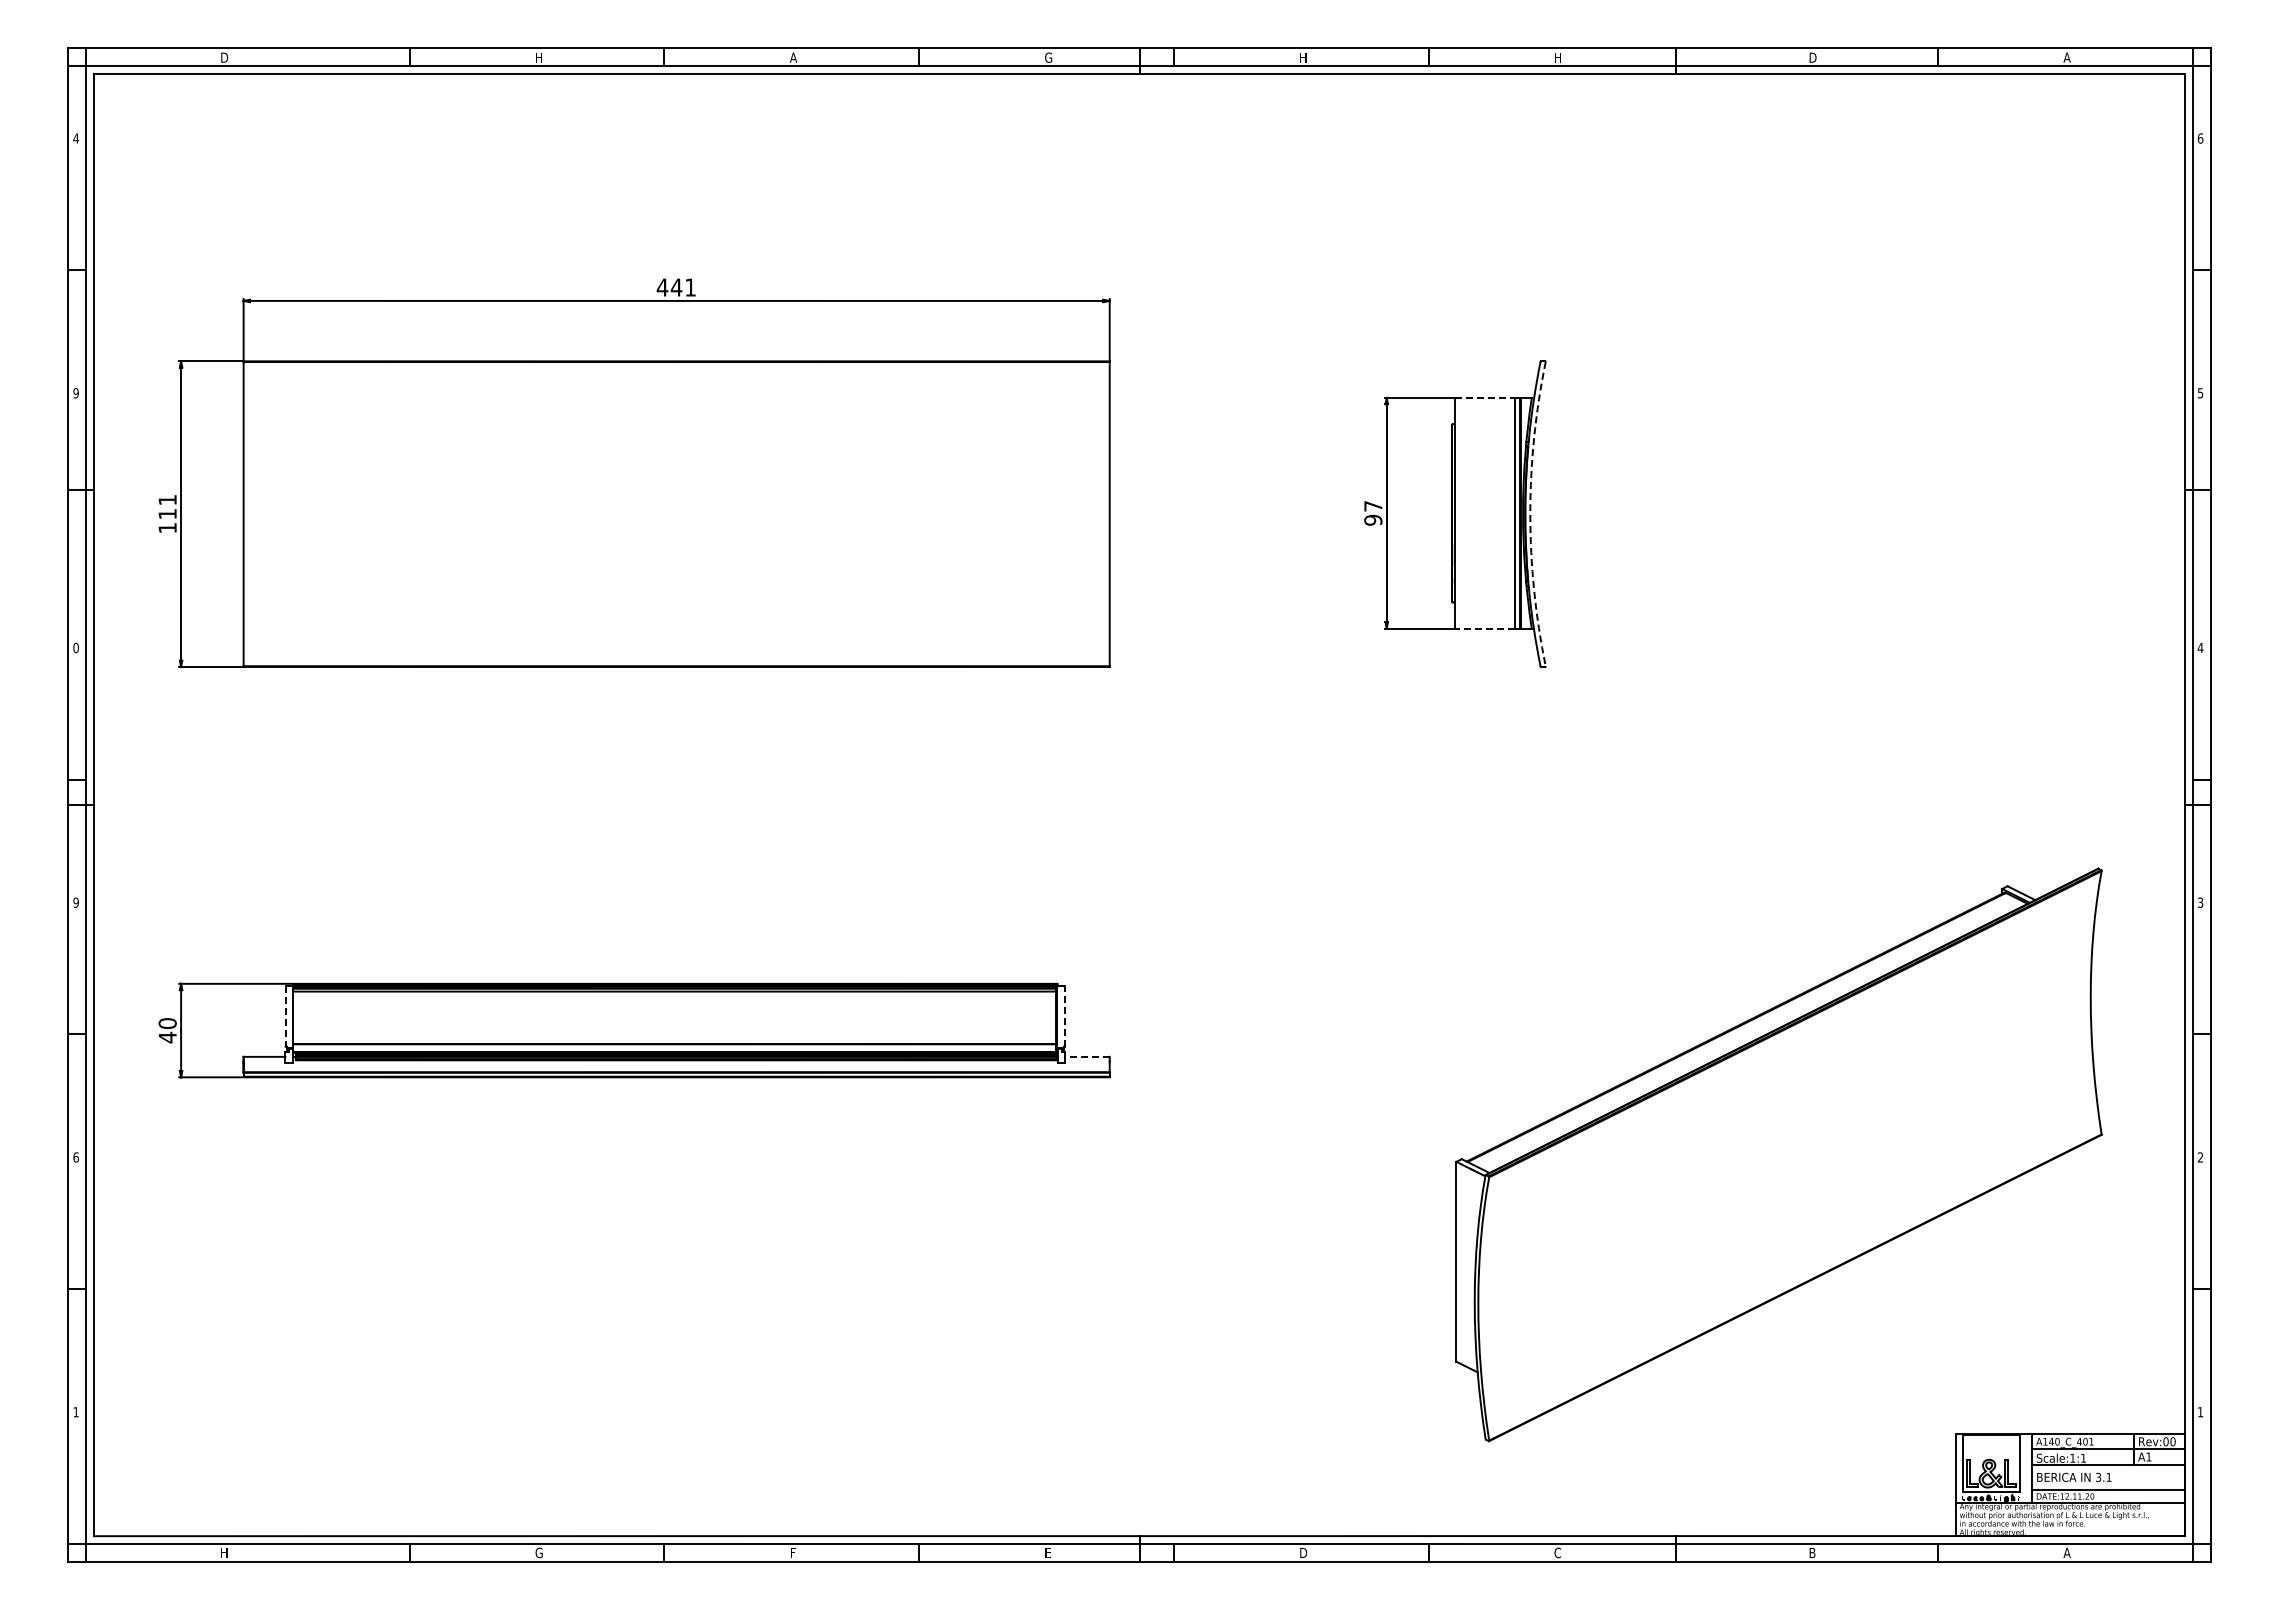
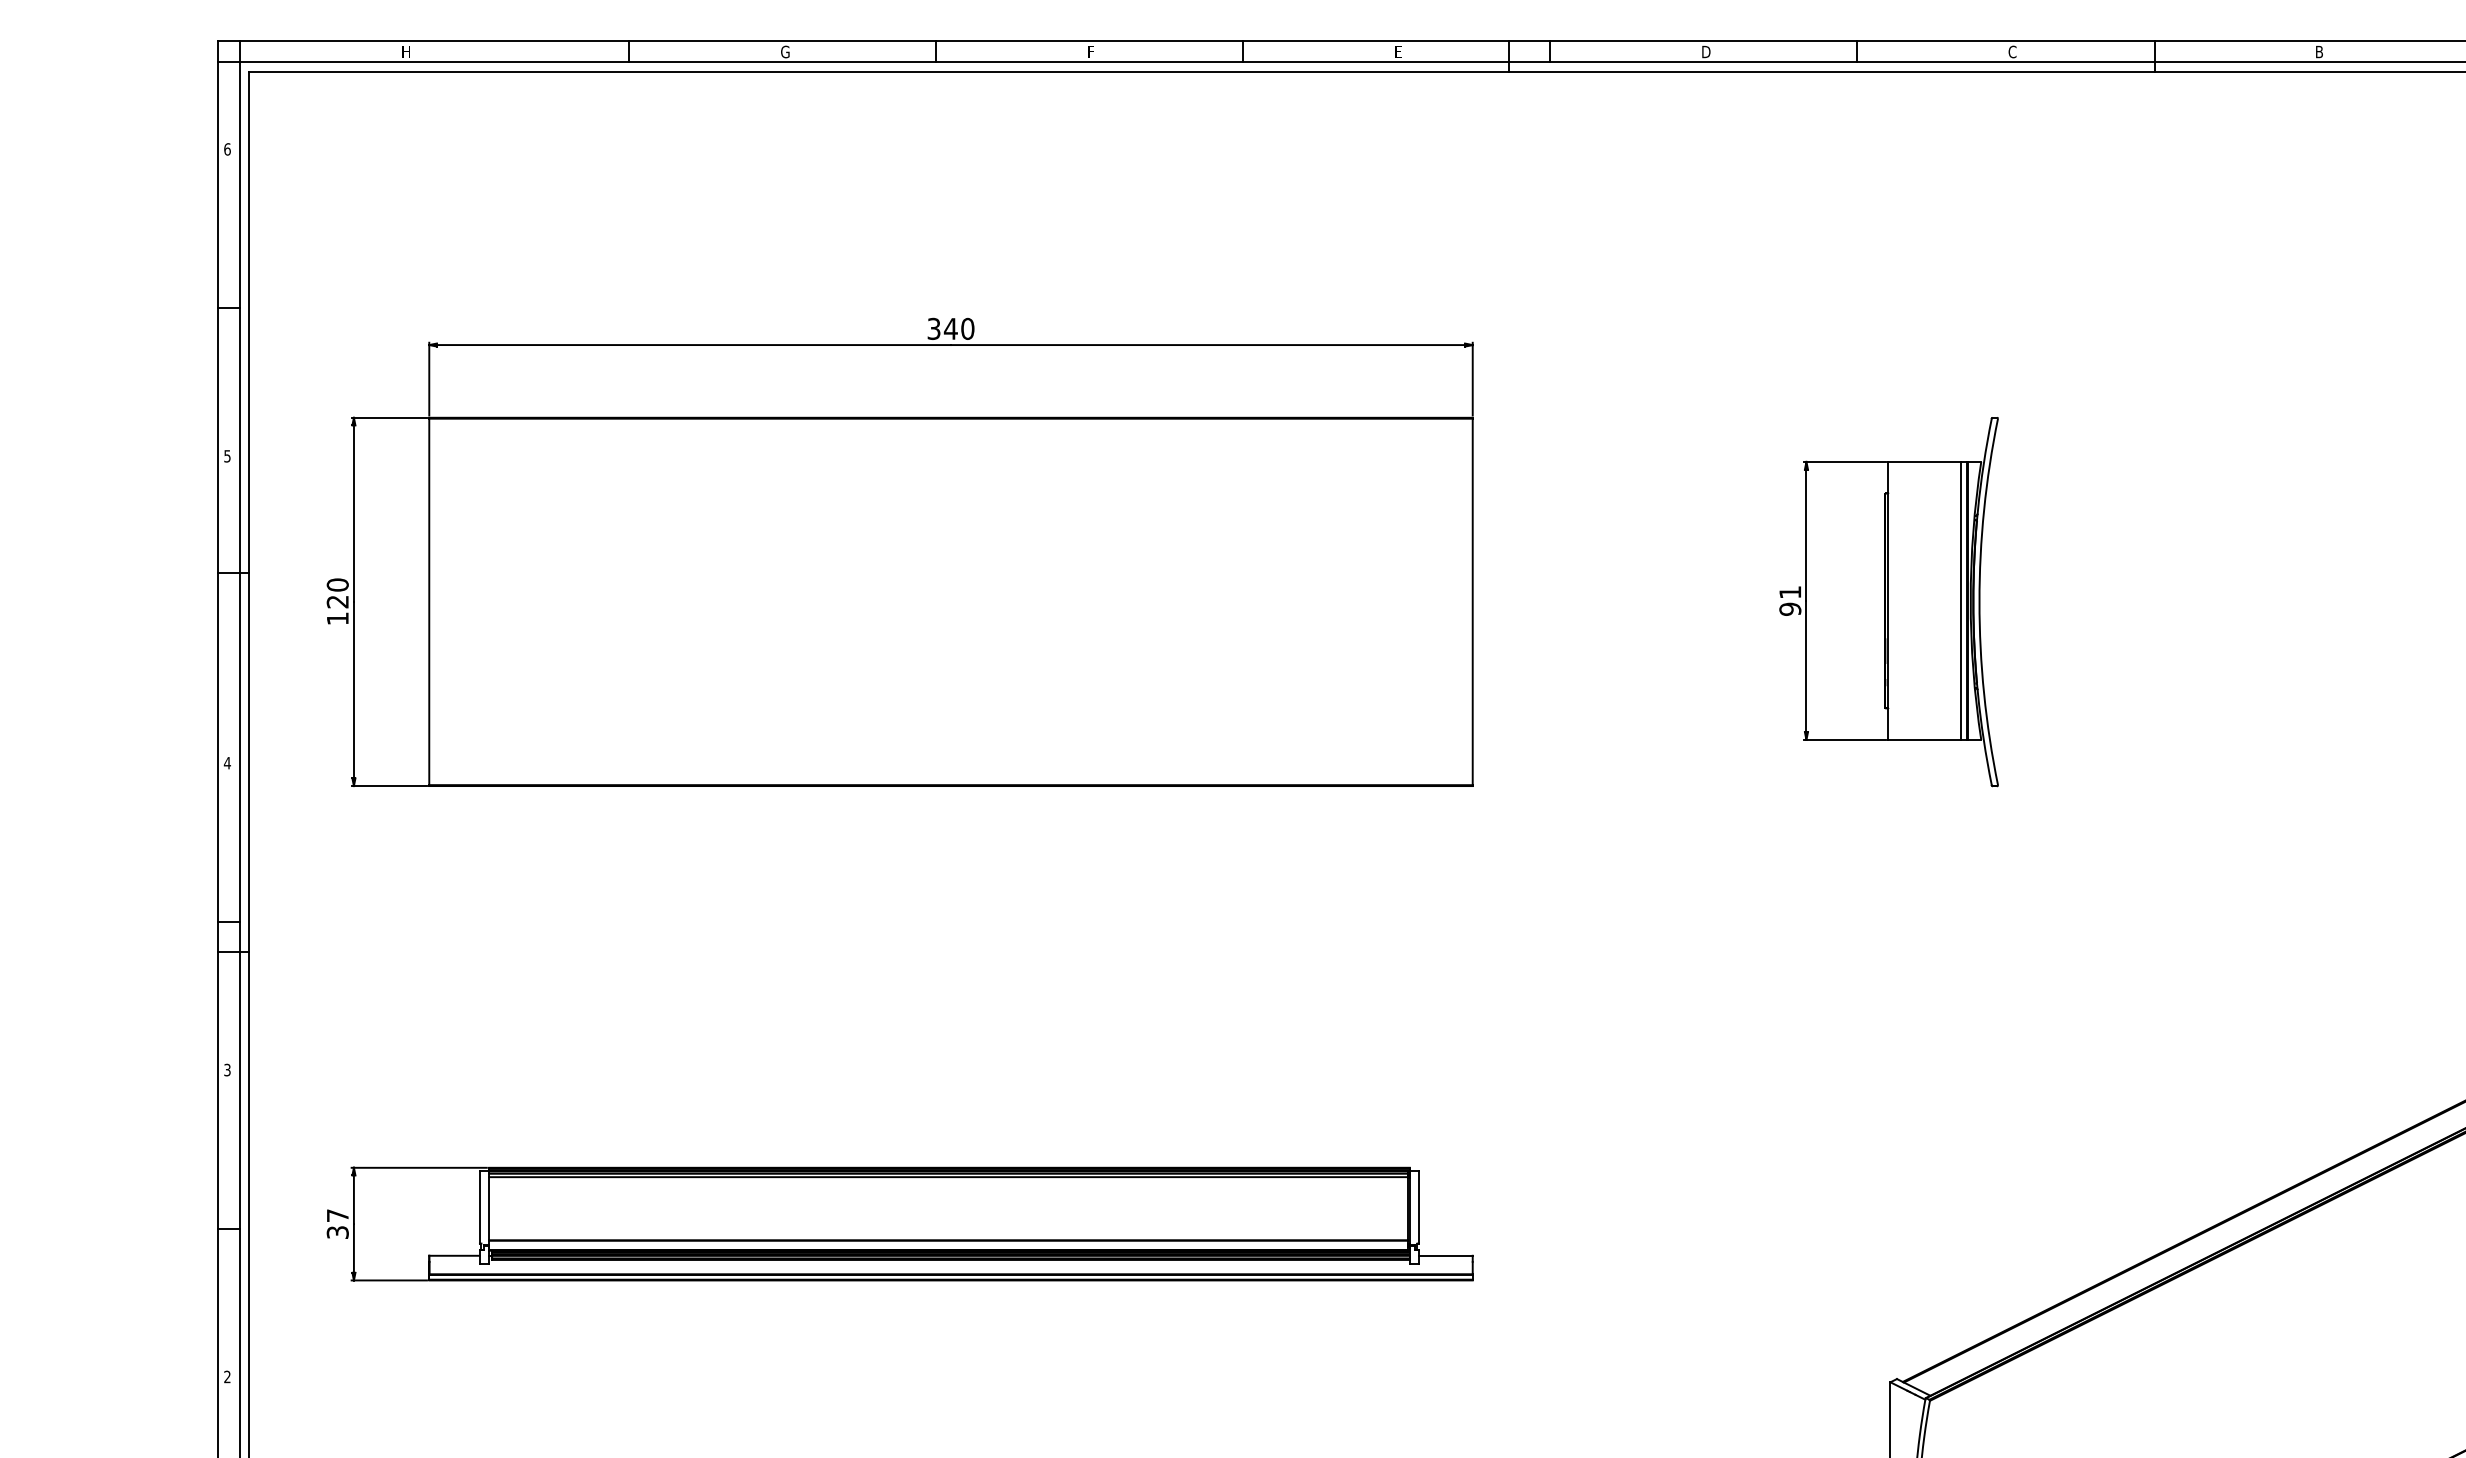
text: (224, 57) -> (406, 51), D -> H
text: (538, 57) -> (784, 51), H -> G
text: (793, 57) -> (1091, 51), A -> F
text: (1048, 57) -> (1398, 51), G -> E
text: (1303, 57) -> (1706, 51), H -> D
text: (1557, 57) -> (2012, 51), H -> C
text: (1813, 57) -> (2320, 51), D -> B
text: (75, 138) -> (226, 149), 4 -> 6
text: (676, 287) -> (950, 328), 441 -> 340
text: (75, 392) -> (226, 455), 9 -> 5
line: (1485, 397) -> (1925, 461), dashed -> solid
text: (167, 506) -> (337, 592), 111 -> 120
text: (1373, 506) -> (1790, 592), 97 -> 91
arc: (1530, 514) -> (1979, 602), dashed -> solid
line: (1484, 628) -> (1924, 739), dashed -> solid
text: (75, 647) -> (226, 762), 0 -> 4
text: (75, 902) -> (226, 1069), 9 -> 3
line: (1065, 1016) -> (1419, 1207), dashed -> solid
line: (285, 1017) -> (479, 1208), dashed -> solid
text: (167, 1030) -> (337, 1224), 40 -> 37
line: (1087, 1056) -> (1445, 1255), dashed -> solid
text: (75, 1157) -> (226, 1377), 6 -> 2

